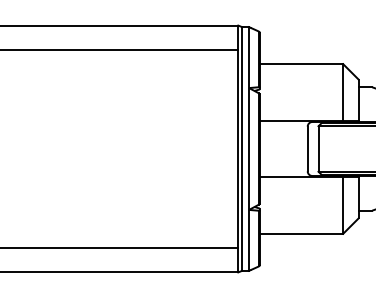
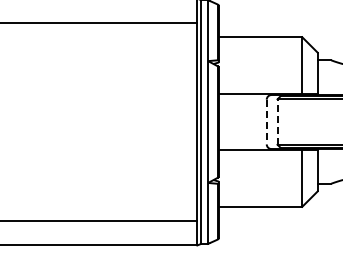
line: (318, 148) -> (277, 121), solid -> dashed
line: (307, 149) -> (266, 122), solid -> dashed

